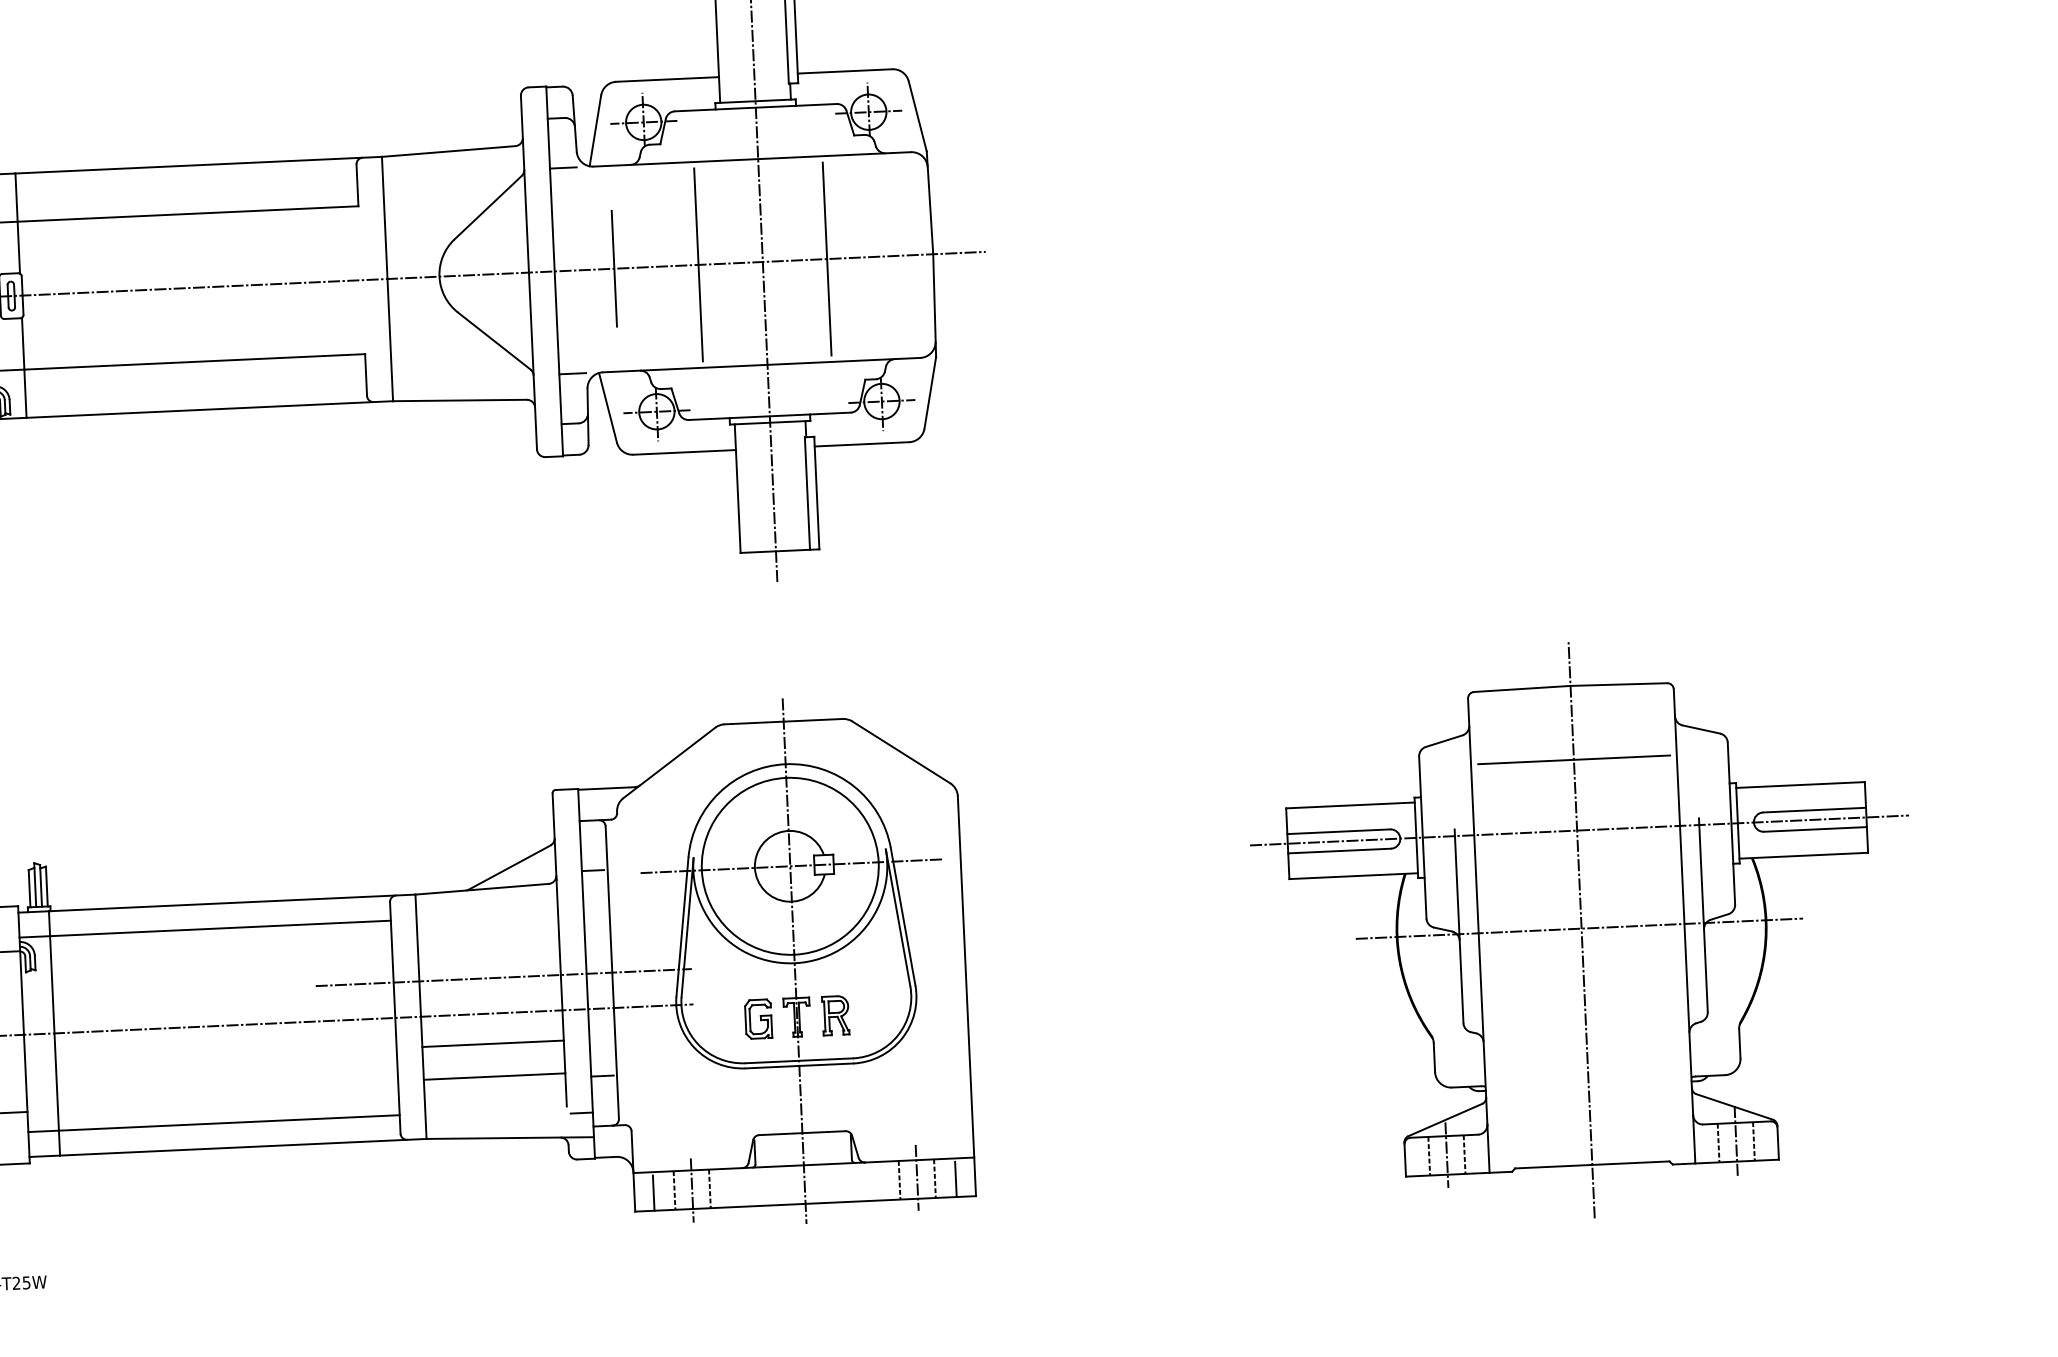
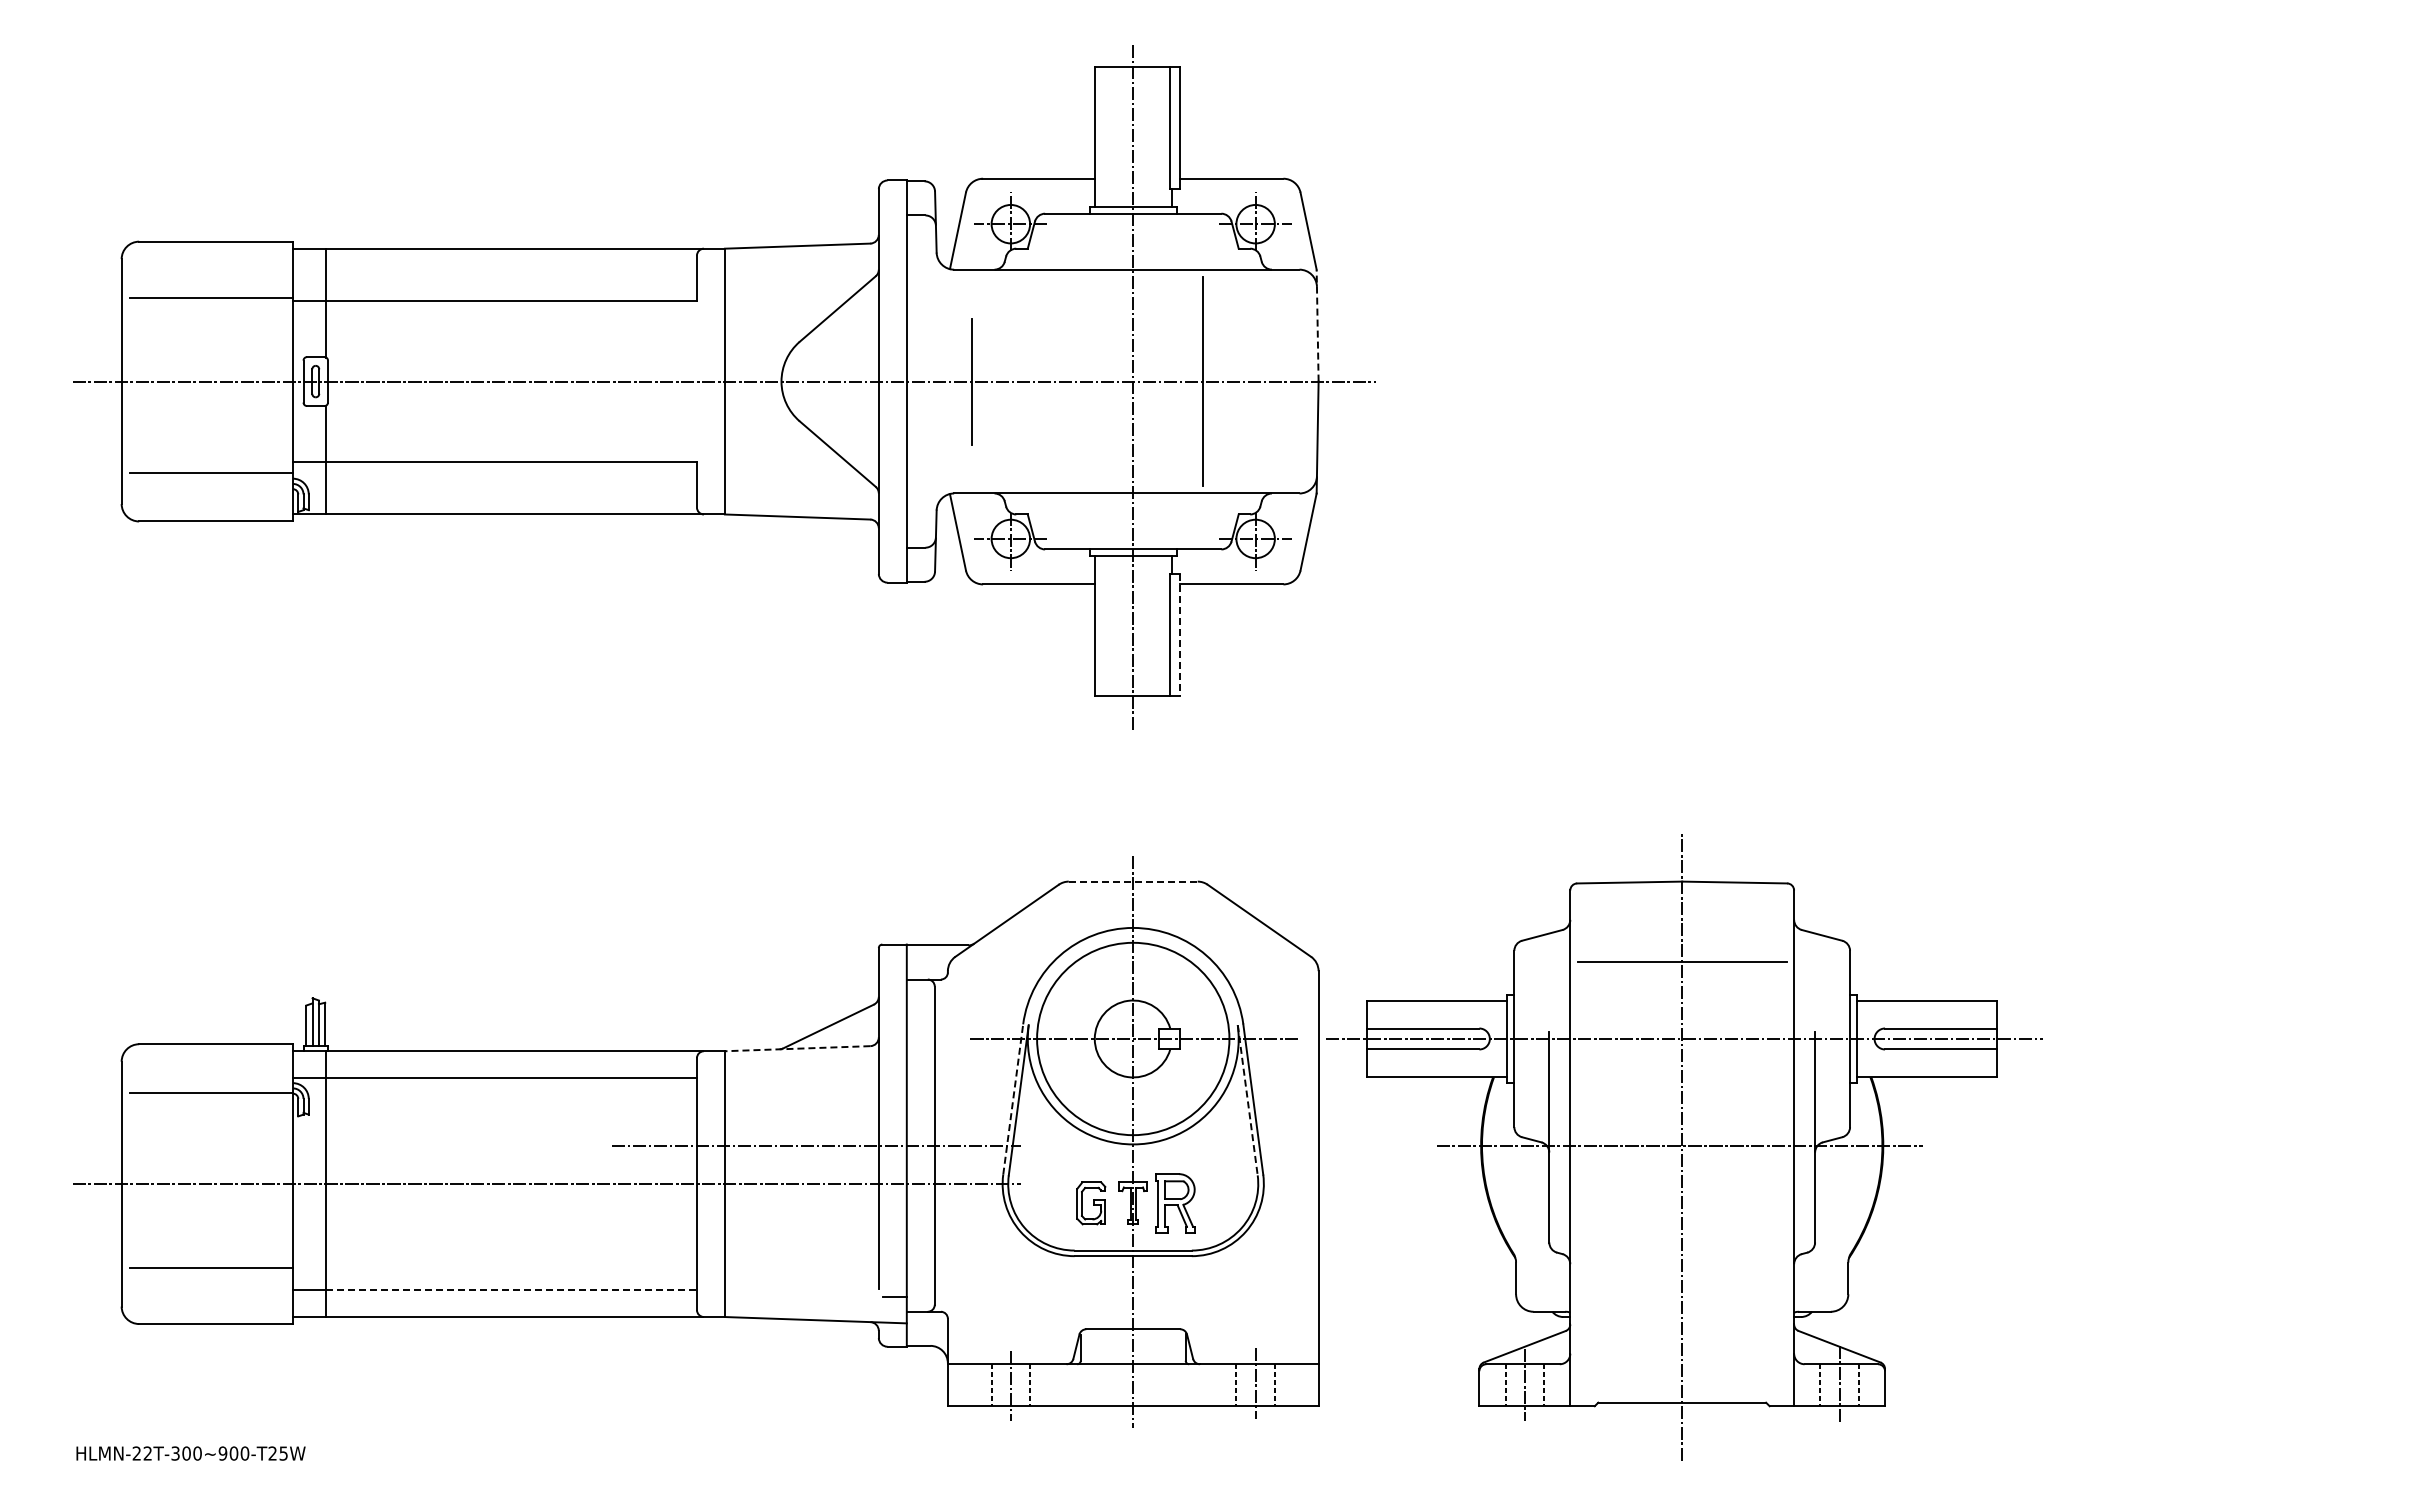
line: (562, 167) -> (920, 269), removed
line: (929, 202) -> (1317, 325), solid -> dashed
line: (698, 264) -> (1063, 381), removed
line: (571, 373) -> (920, 493), removed
line: (816, 493) -> (1180, 635), solid -> dashed
line: (783, 721) -> (1133, 881), solid -> dashed
line: (592, 870) -> (918, 1033), removed
line: (482, 889) -> (797, 1048), solid -> dashed
line: (897, 918) -> (1247, 1100), solid -> dashed
line: (682, 926) -> (1013, 1099), solid -> dashed
part: (1583, 930) -> (1684, 1147), moved
part: (835, 1014) -> (1175, 1202), size x1.4
line: (492, 1044) -> (801, 1217), removed
line: (494, 1076) -> (801, 1252), removed
line: (601, 1076) -> (918, 1257), removed
line: (230, 1122) -> (512, 1289), solid -> dashed
line: (955, 1178) -> (1297, 1386), removed
line: (653, 1192) -> (968, 1386), removed

